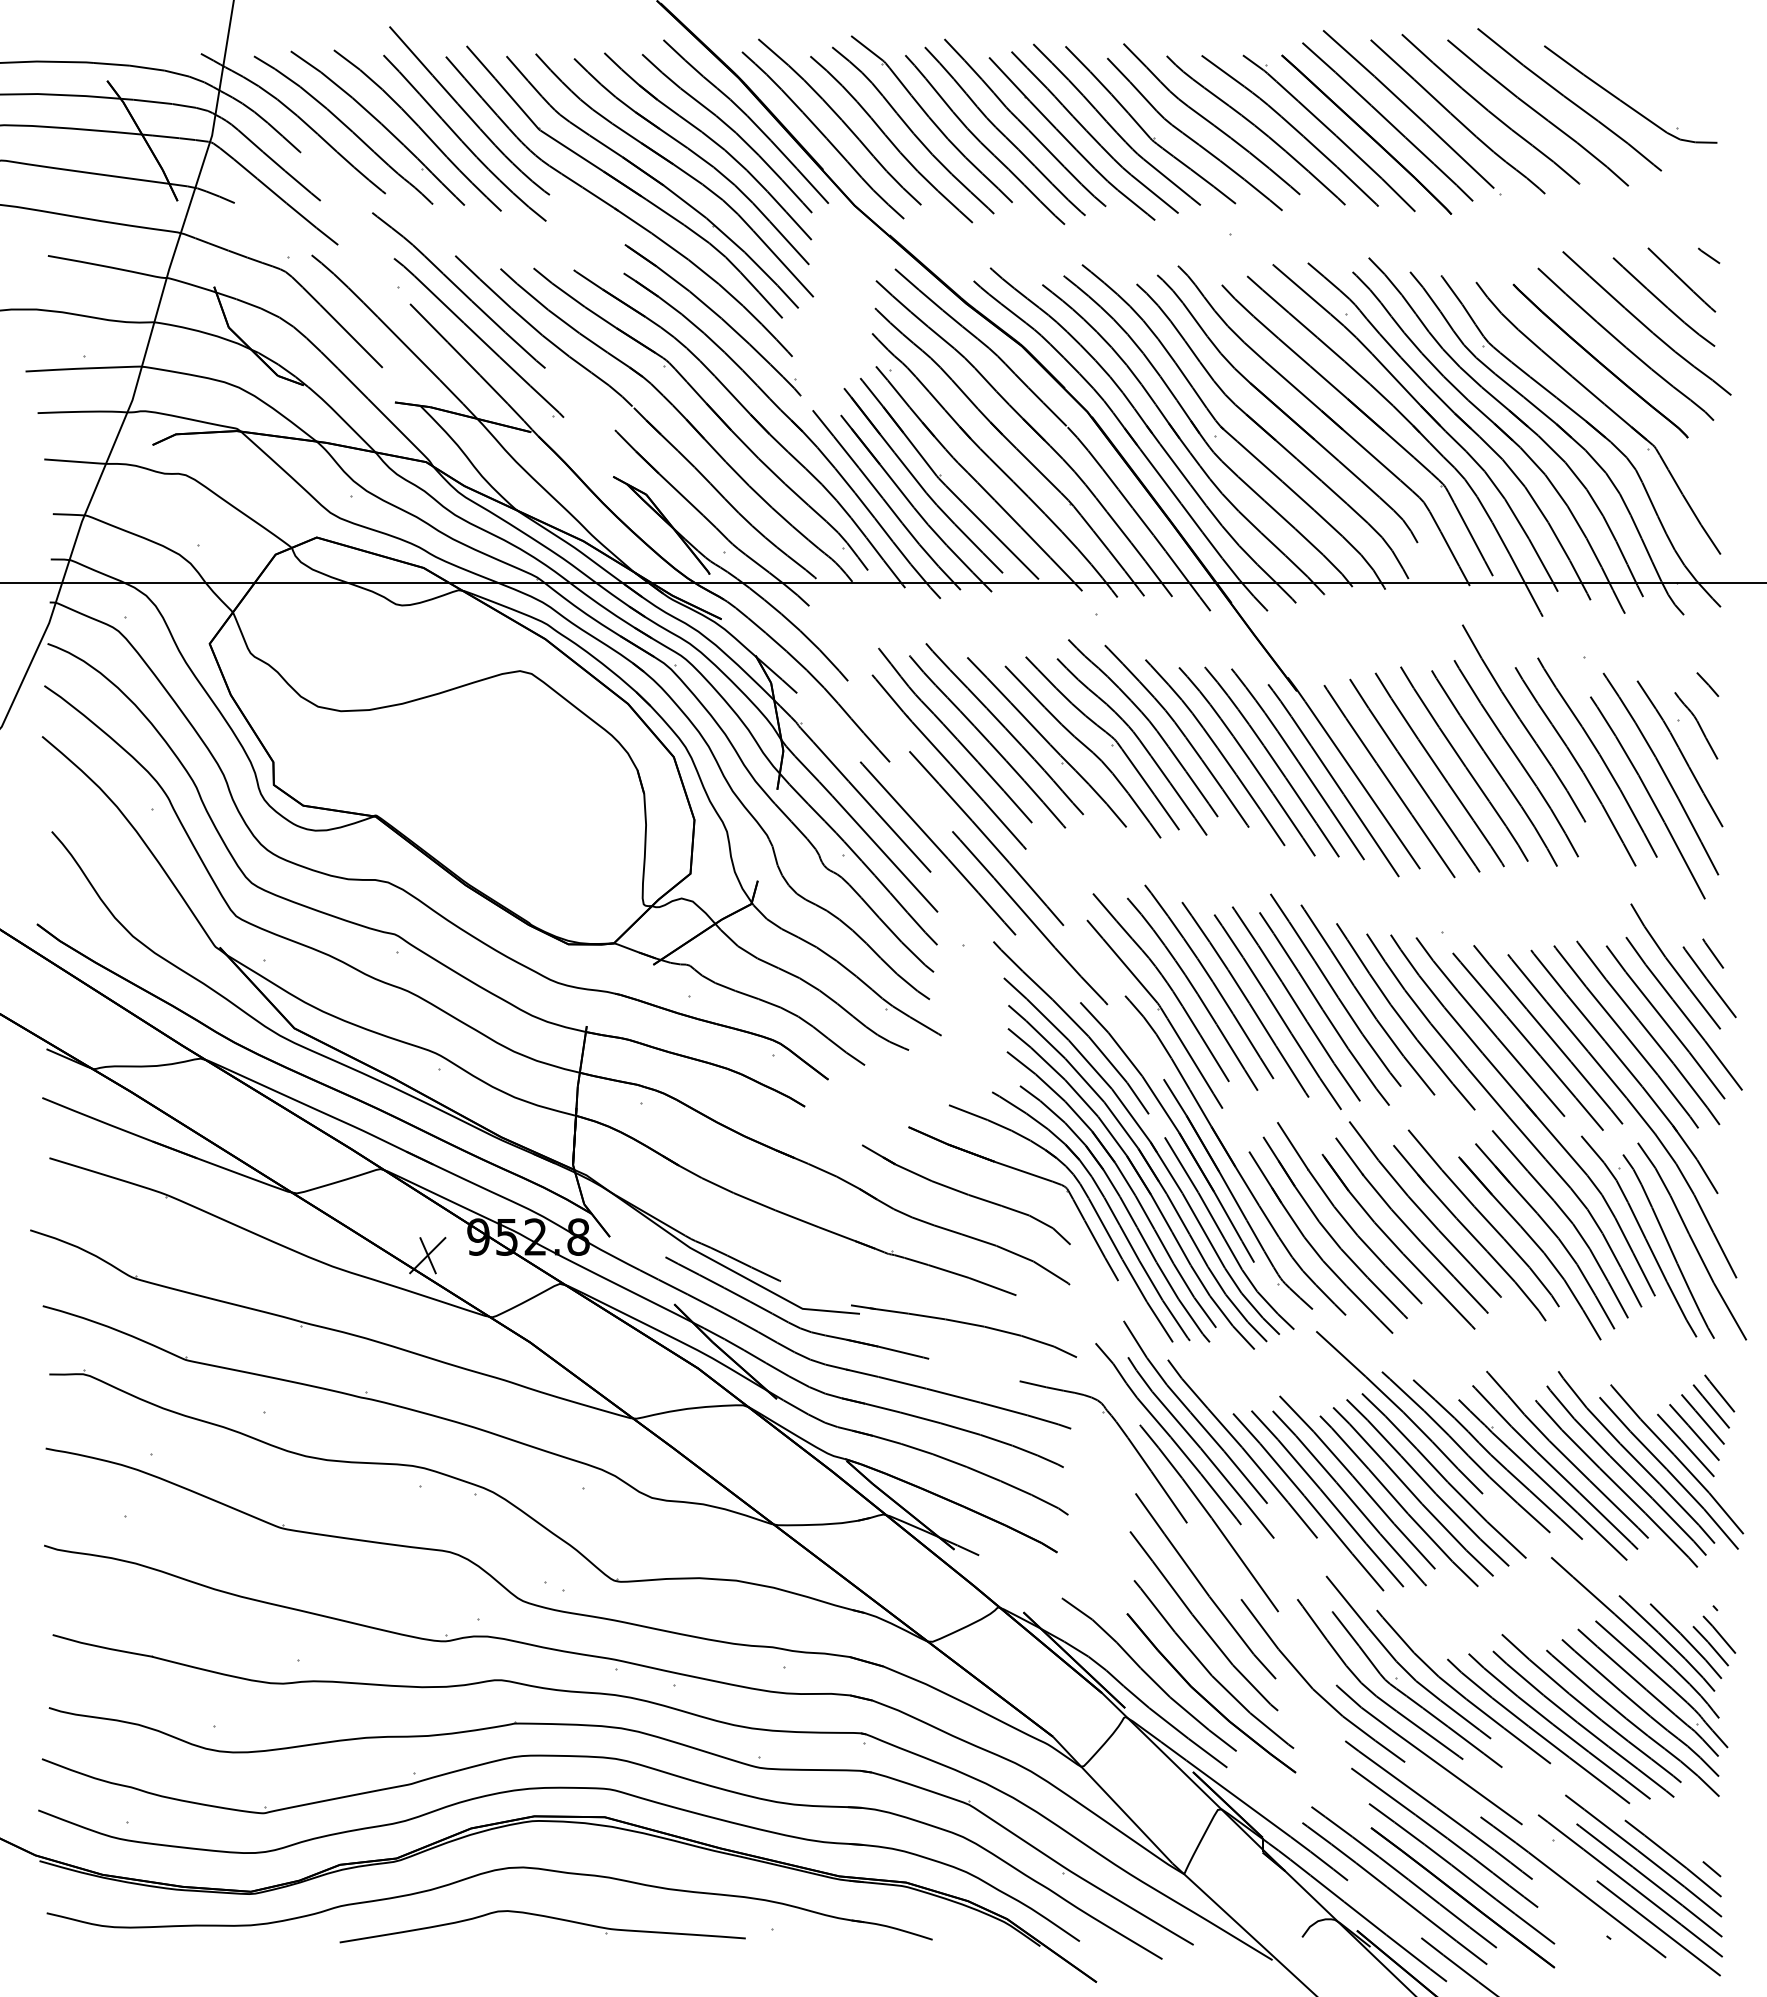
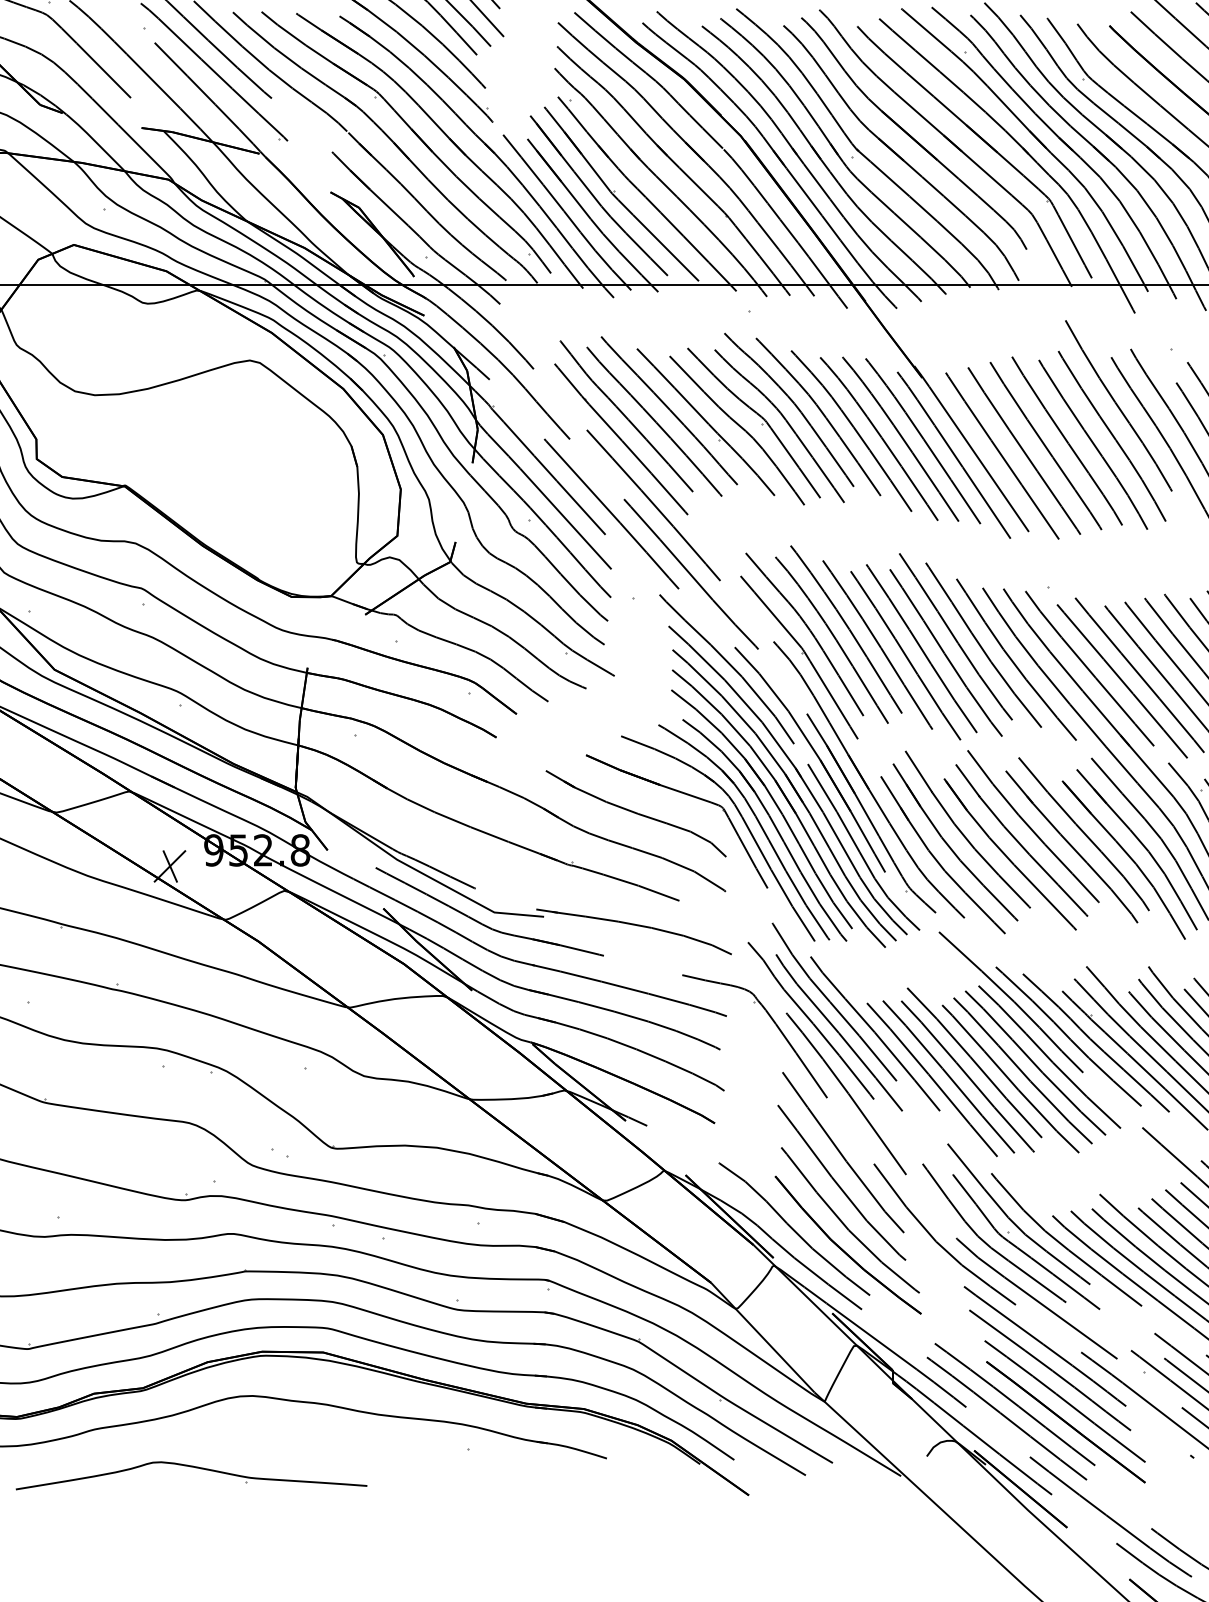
part: (544, 1917) -> (193, 1467), moved

